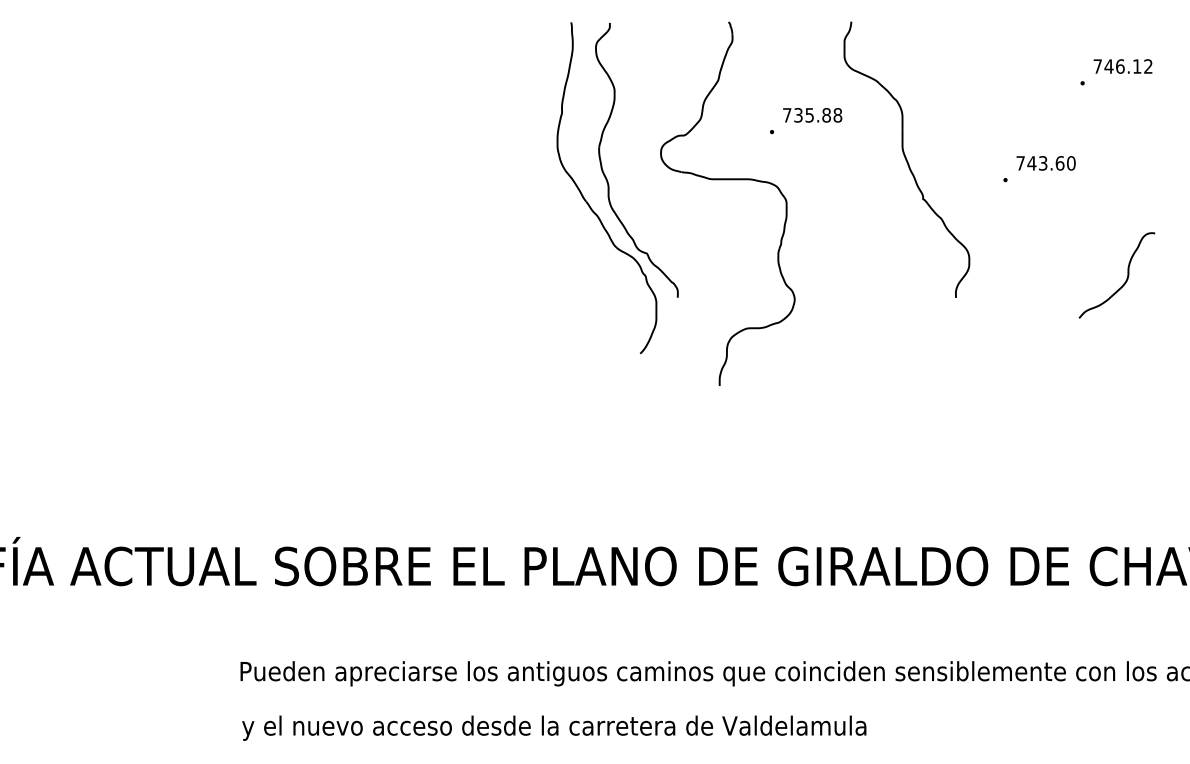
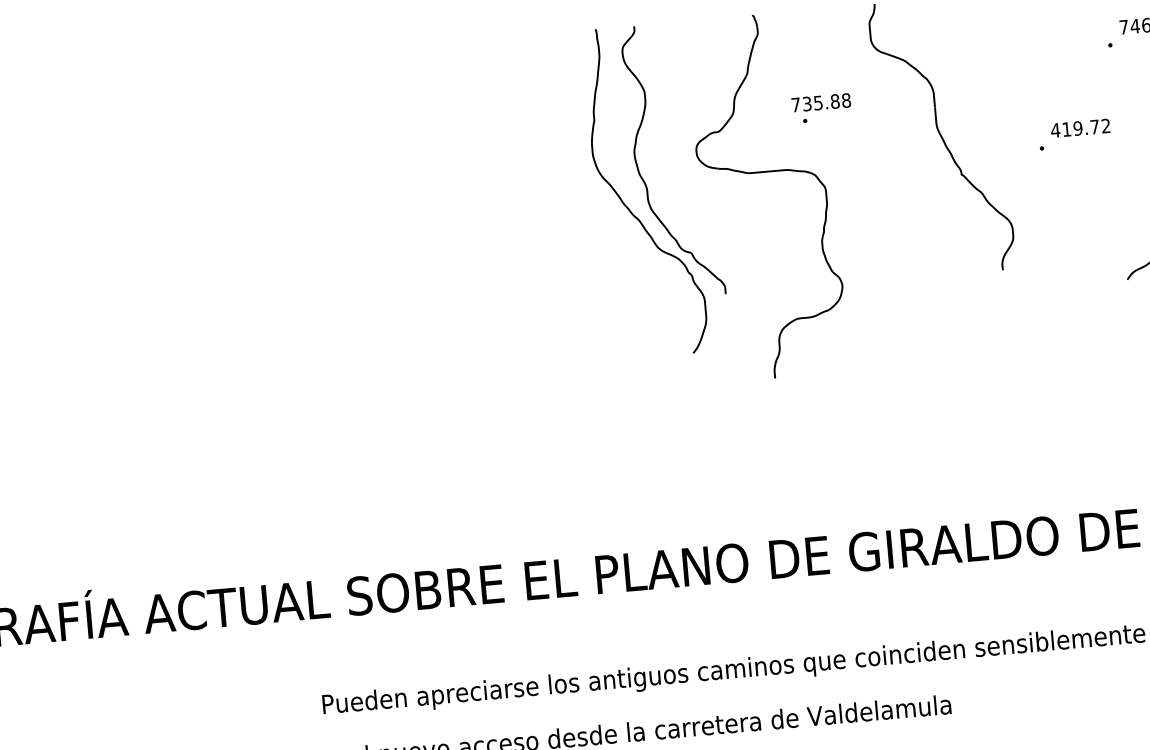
text: (812, 115) -> (821, 102), moved
text: (1045, 163) -> (1080, 128), 743.60 -> 419.72

